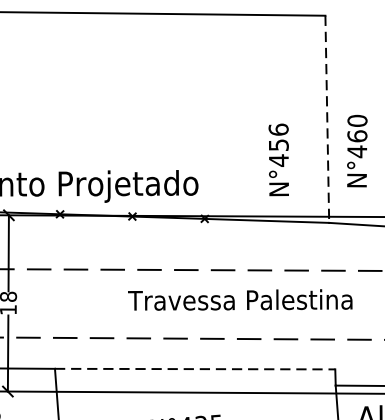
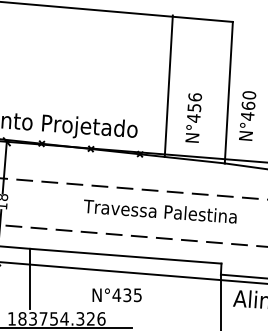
line: (238, 115) -> (168, 85), added
line: (326, 119) -> (228, 92), dashed -> solid
line: (194, 369) -> (125, 256), dashed -> solid

